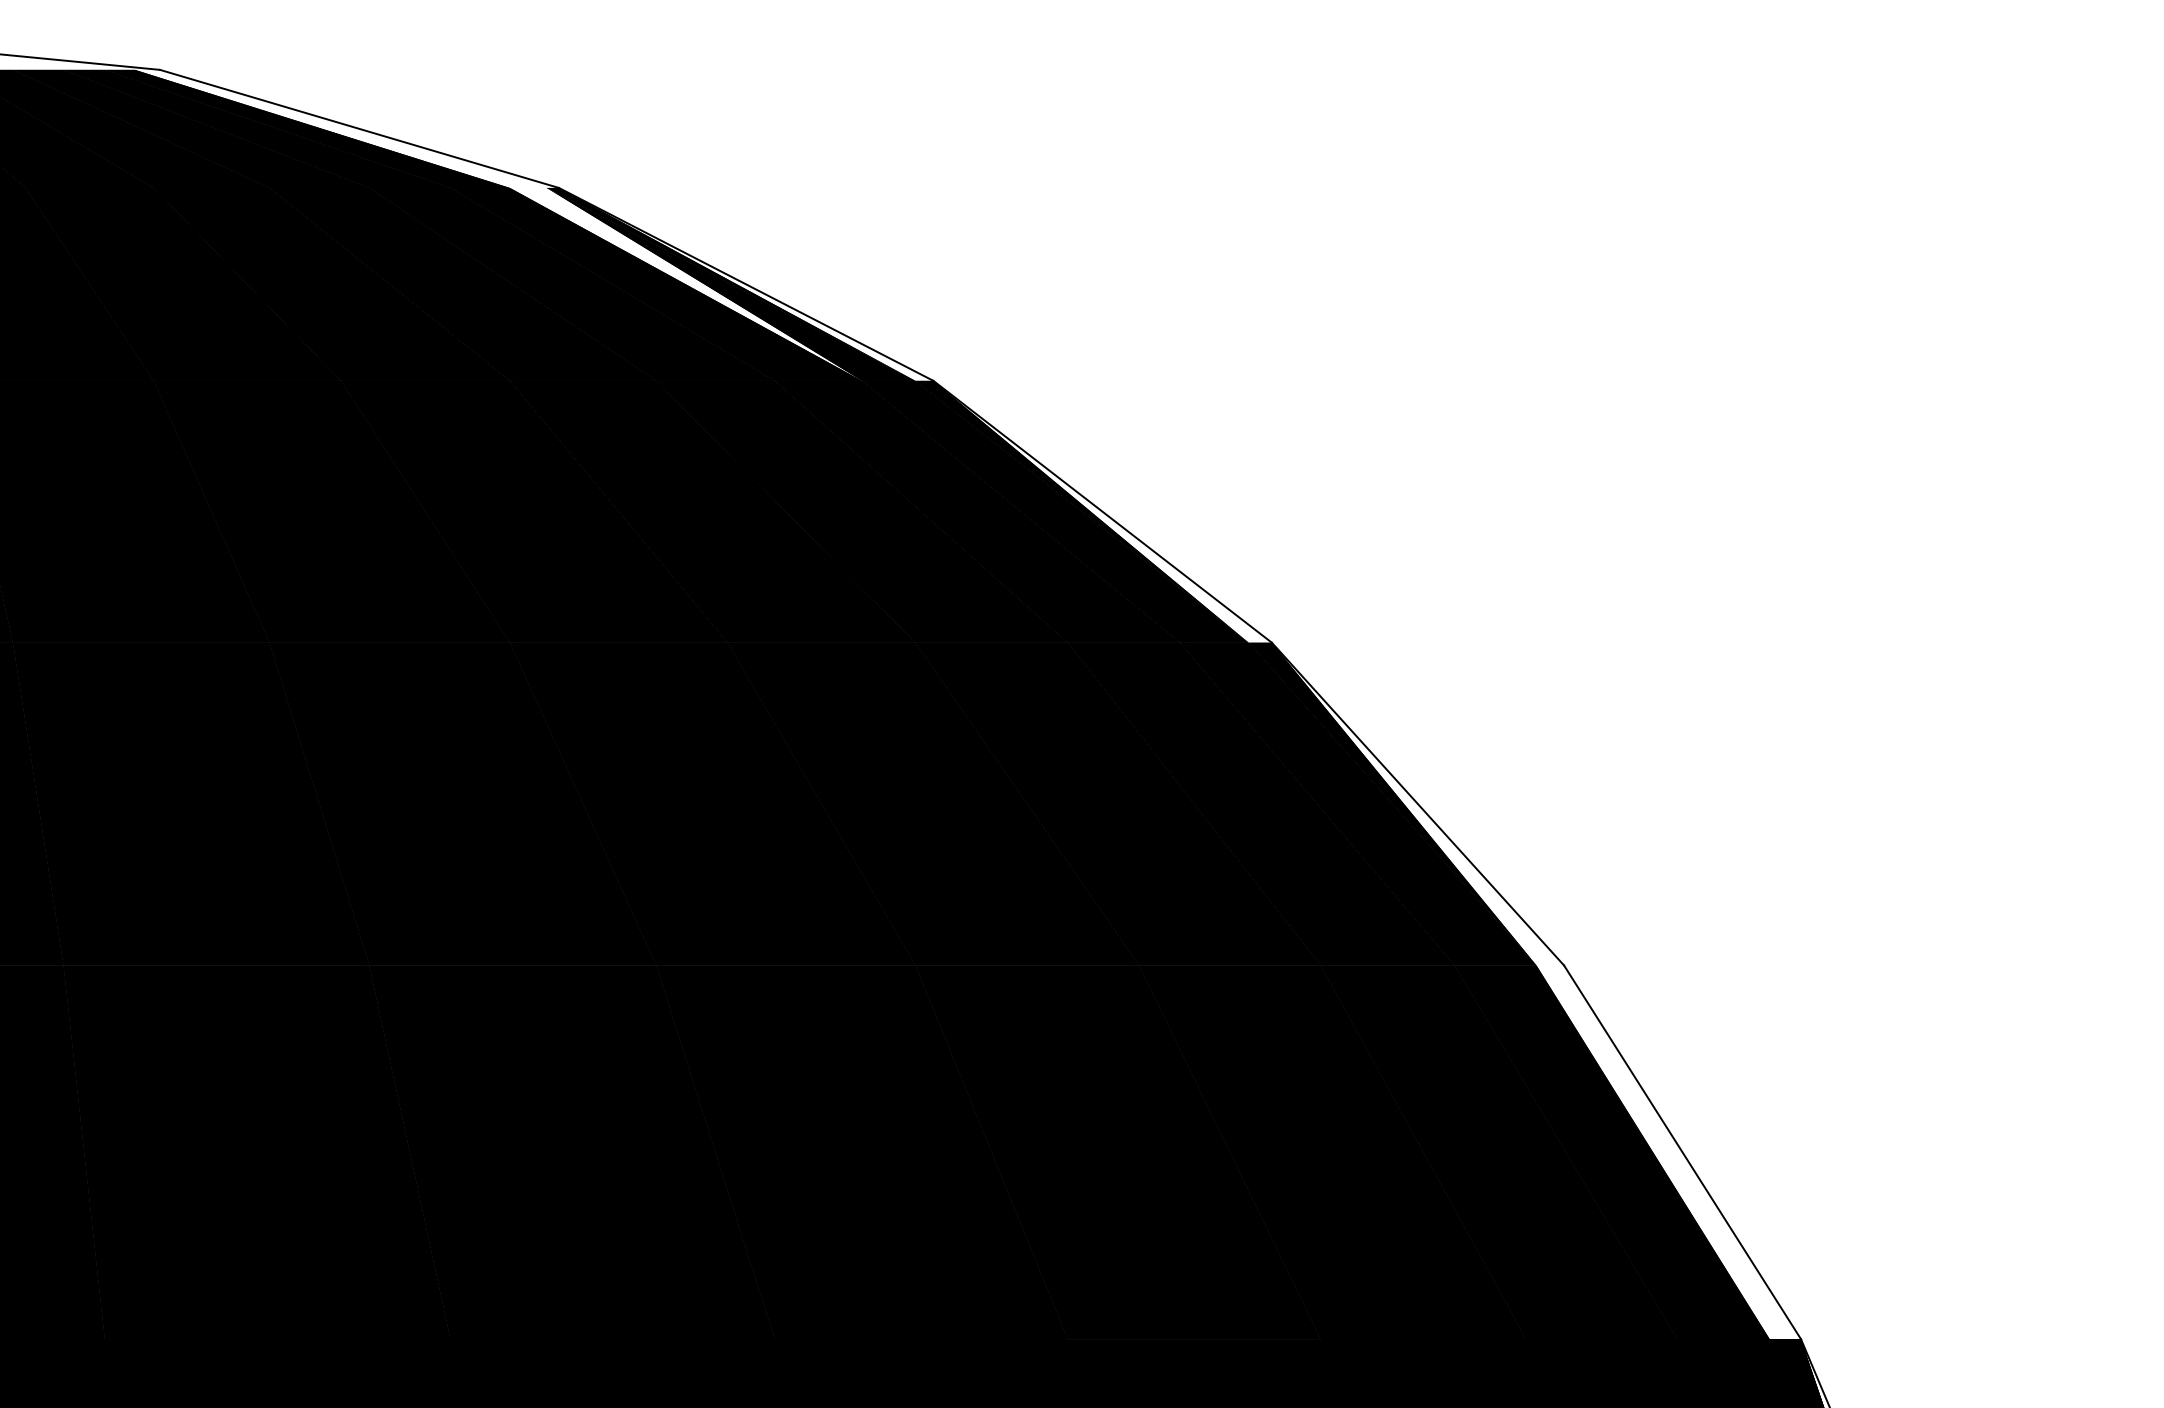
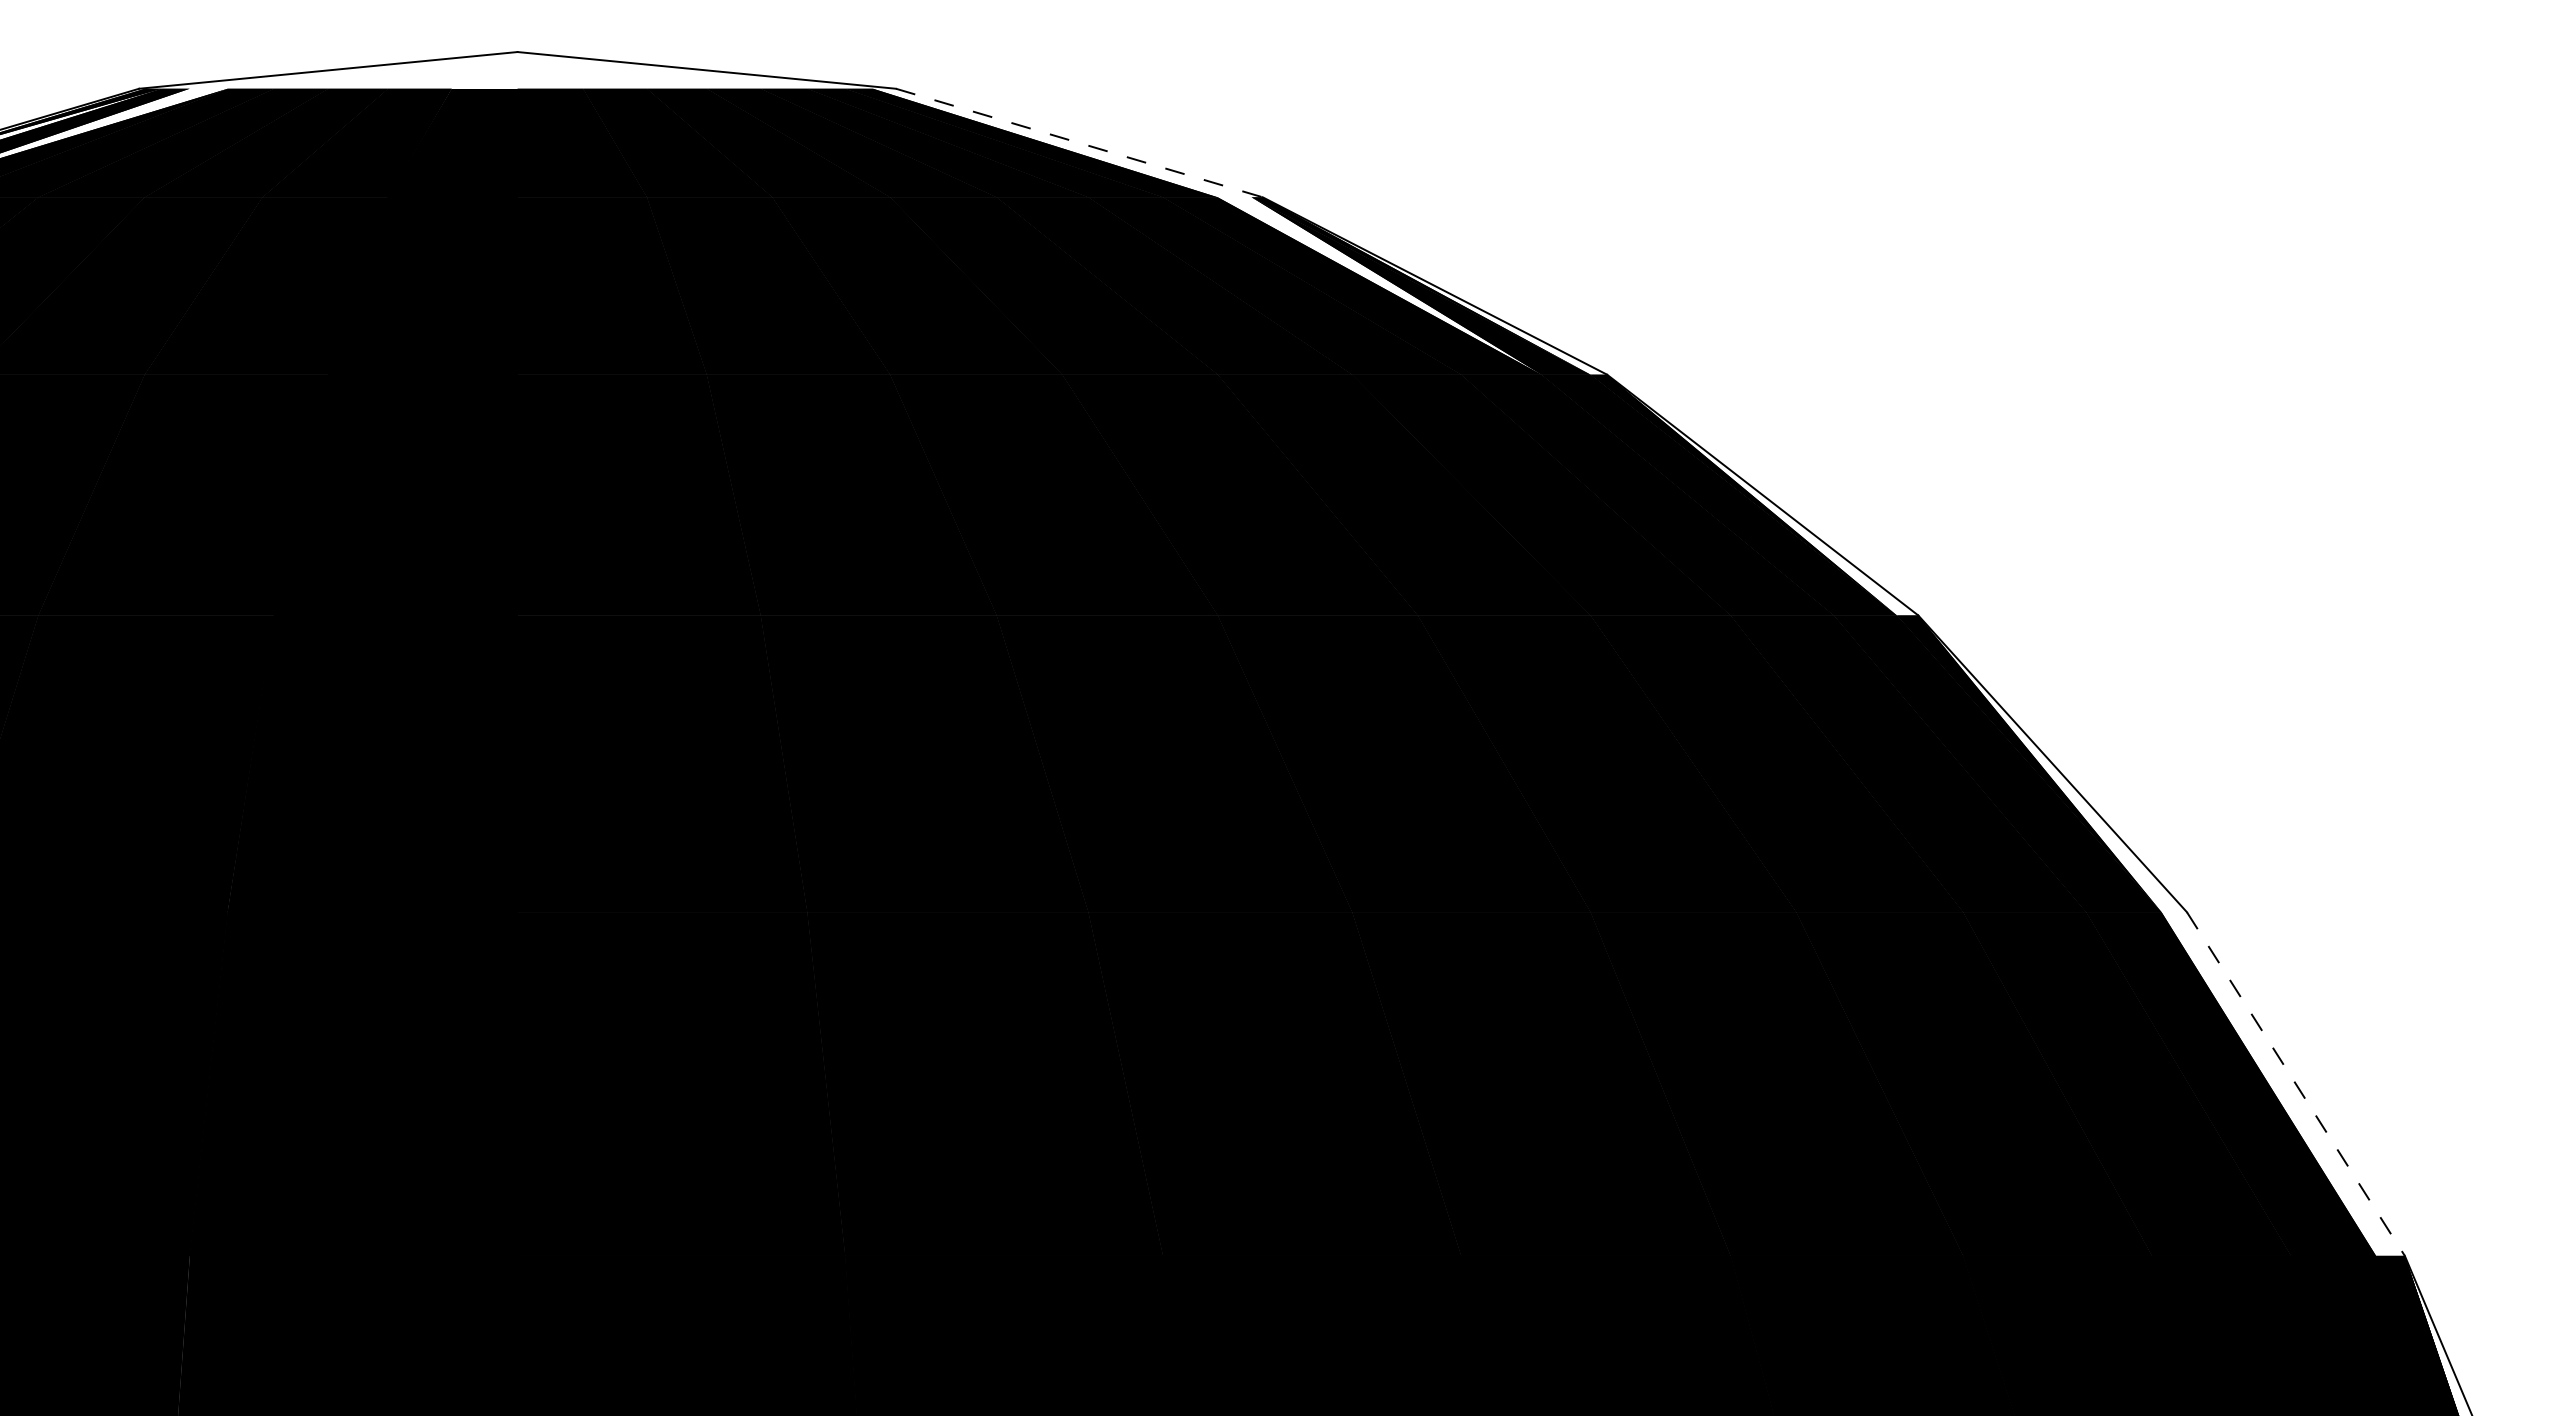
line: (359, 129) -> (1079, 143), solid -> dashed
line: (1683, 1152) -> (2296, 1084), solid -> dashed

